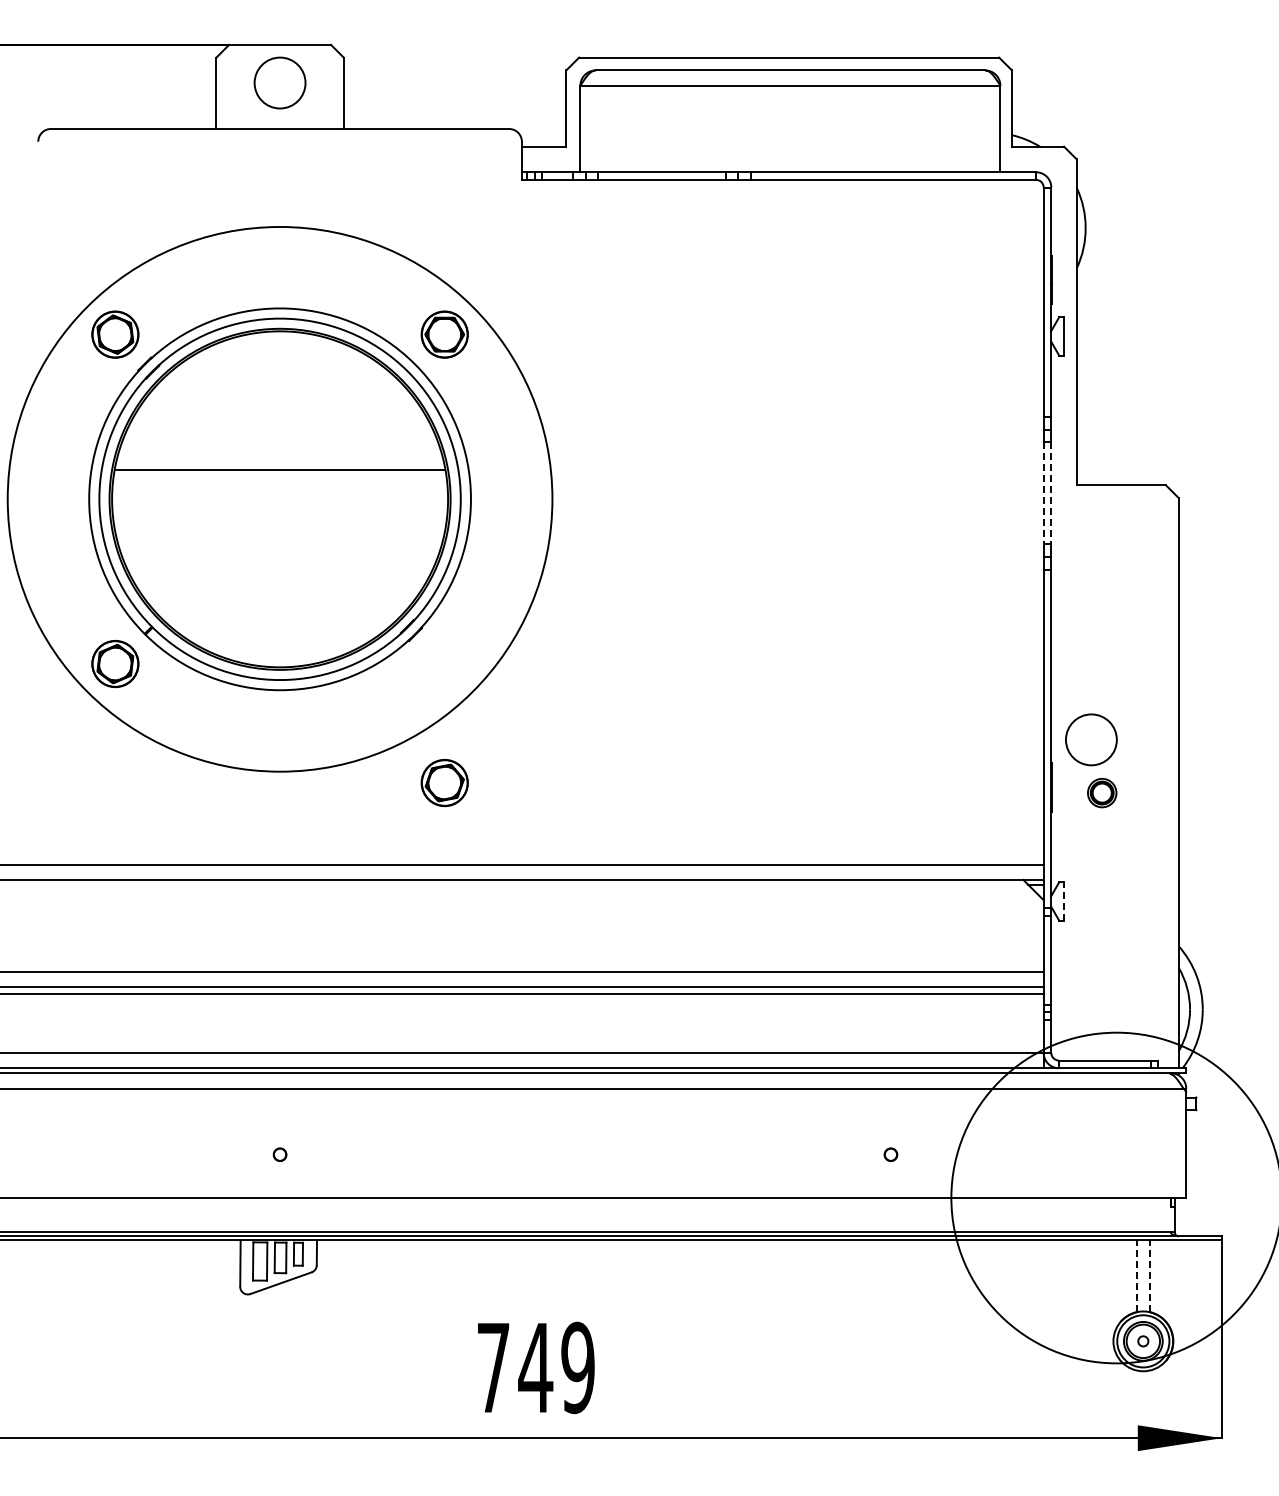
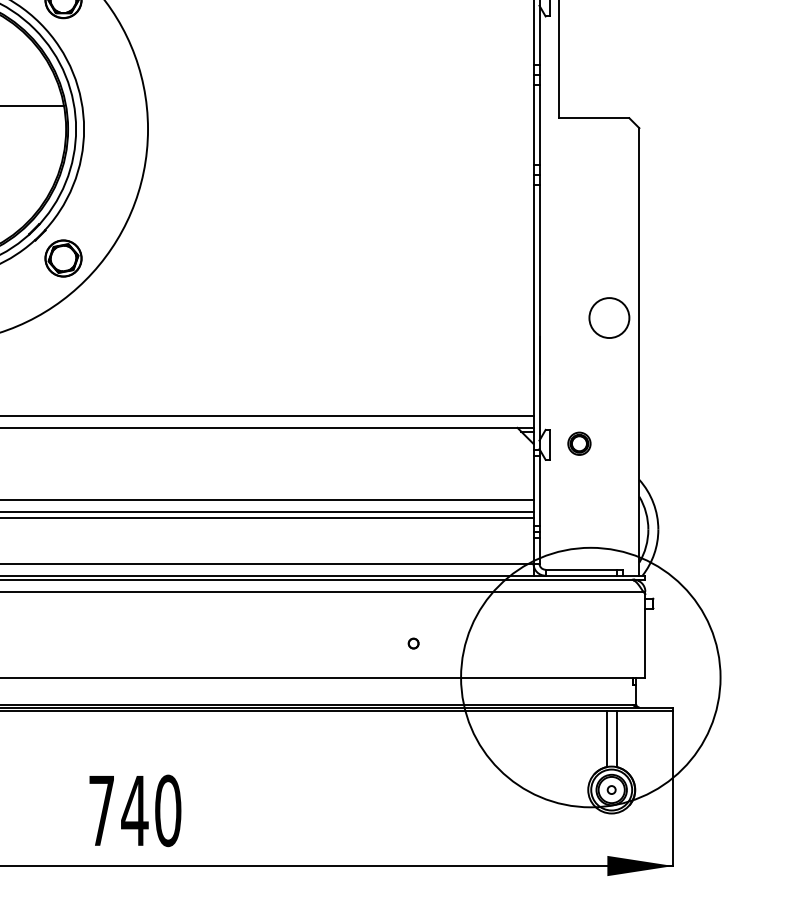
line: (1043, 493) -> (533, 124), dashed -> solid
line: (1051, 493) -> (539, 124), dashed -> solid
circle: (1091, 739) -> (609, 317), moved
part: (444, 783) -> (63, 258), moved
part: (1102, 793) -> (579, 444), moved
line: (1064, 901) -> (549, 444), dashed -> solid
line: (1136, 1275) -> (606, 738), dashed -> solid
line: (1149, 1275) -> (616, 738), dashed -> solid
text: (577, 1367) -> (167, 810), 749 -> 740

